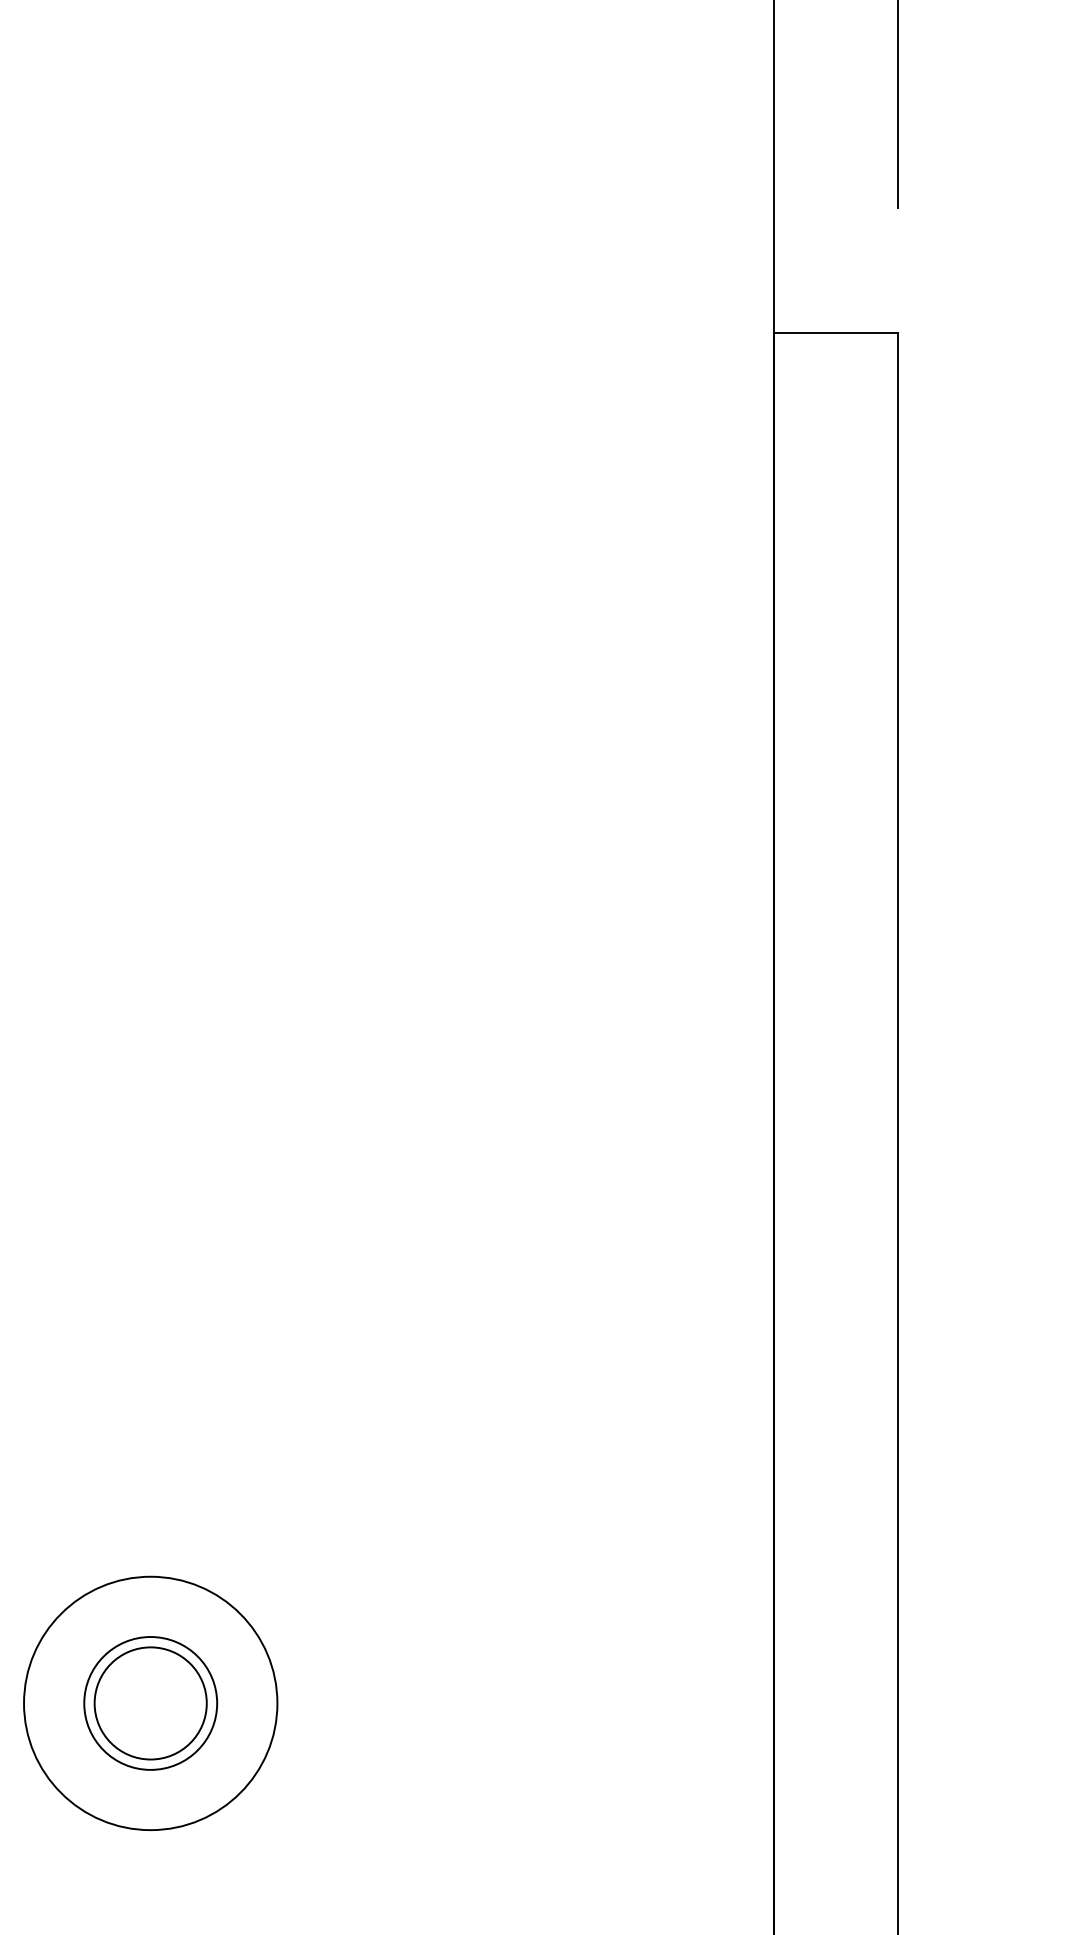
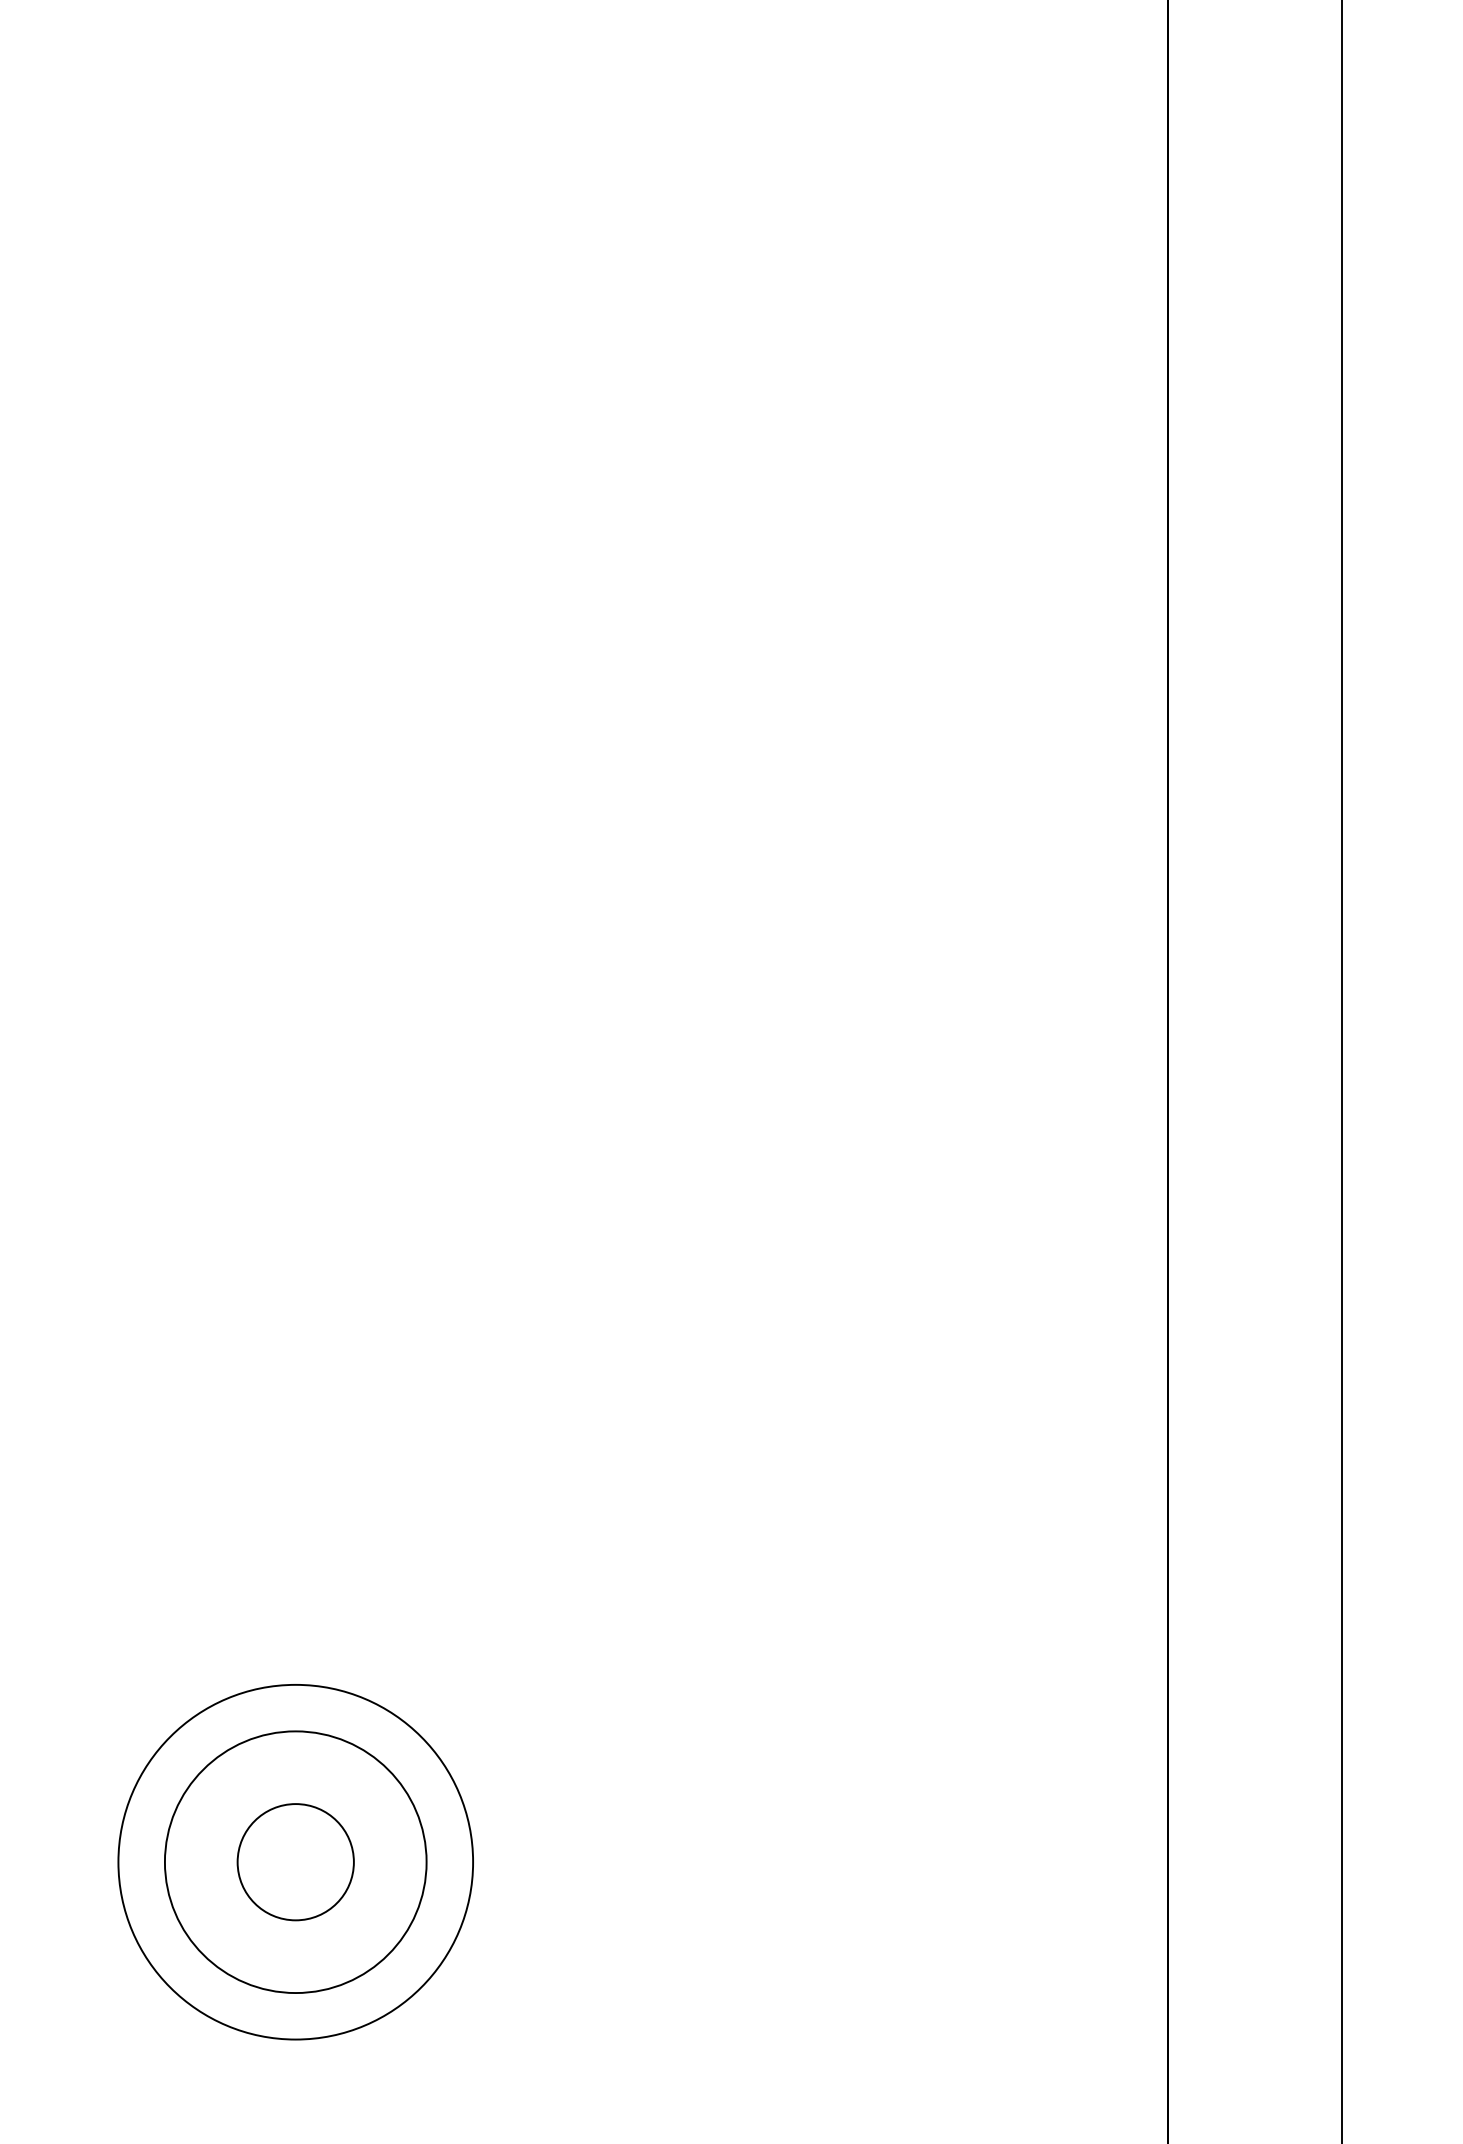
circle: (150, 1702) -> (295, 1860), size x0.62
circle: (150, 1703) -> (295, 1862), size x1.67

